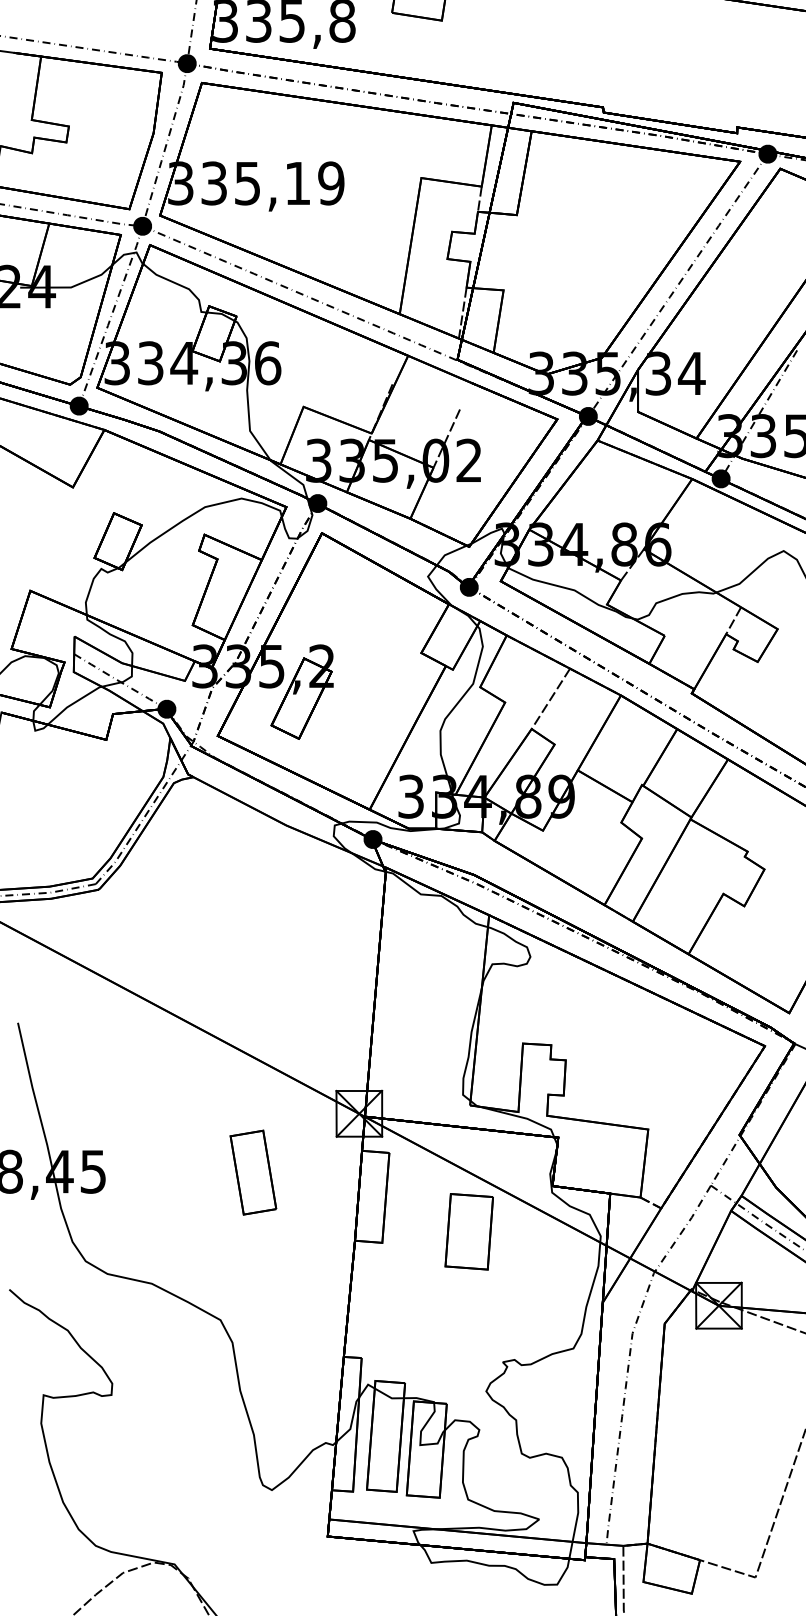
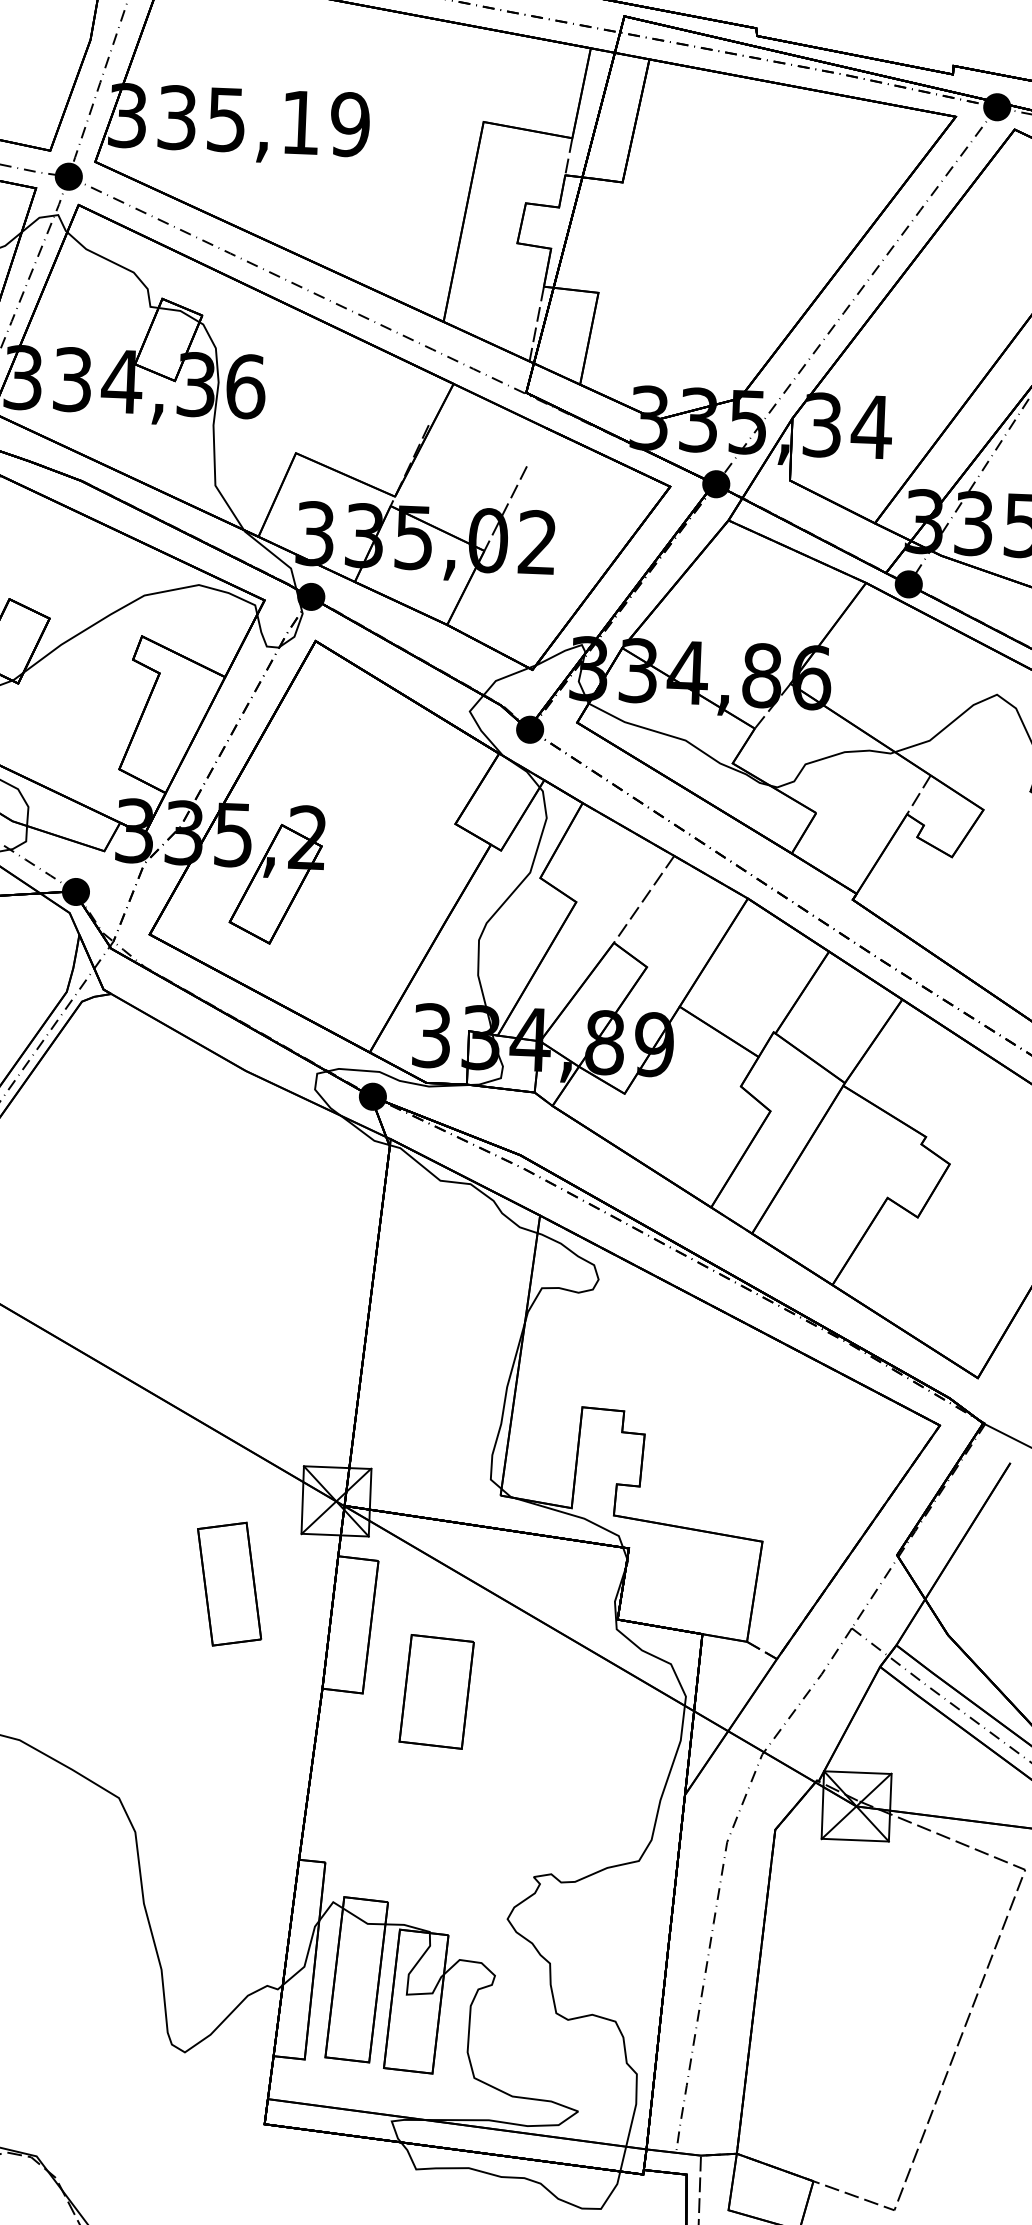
part: (253, 1172) -> (229, 1583), moved
part: (468, 1231) -> (435, 1691), moved

